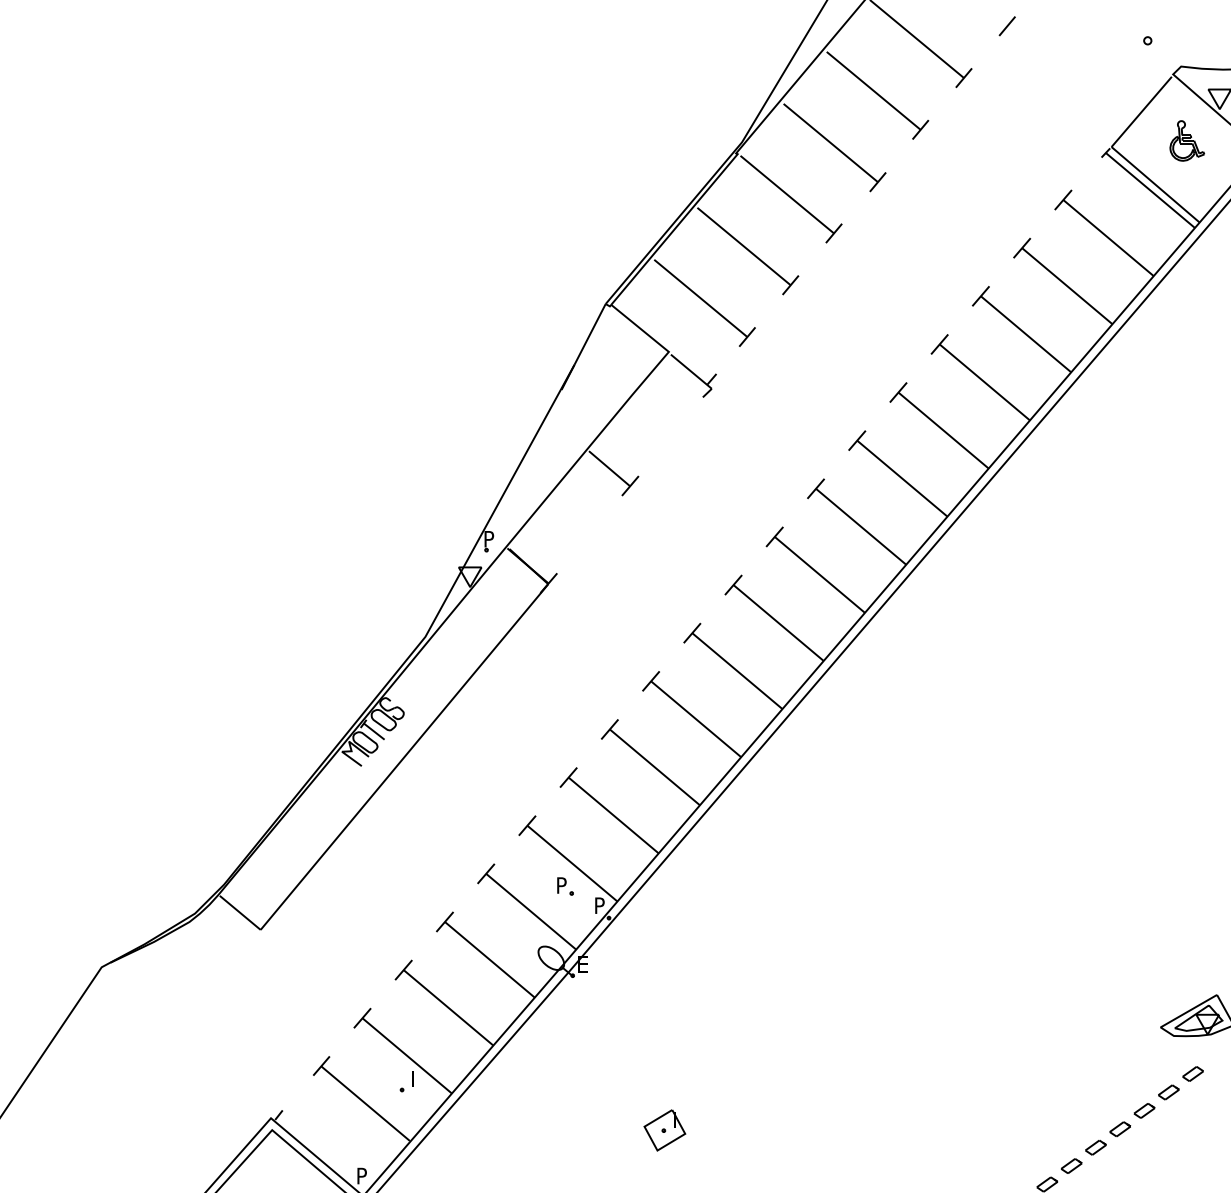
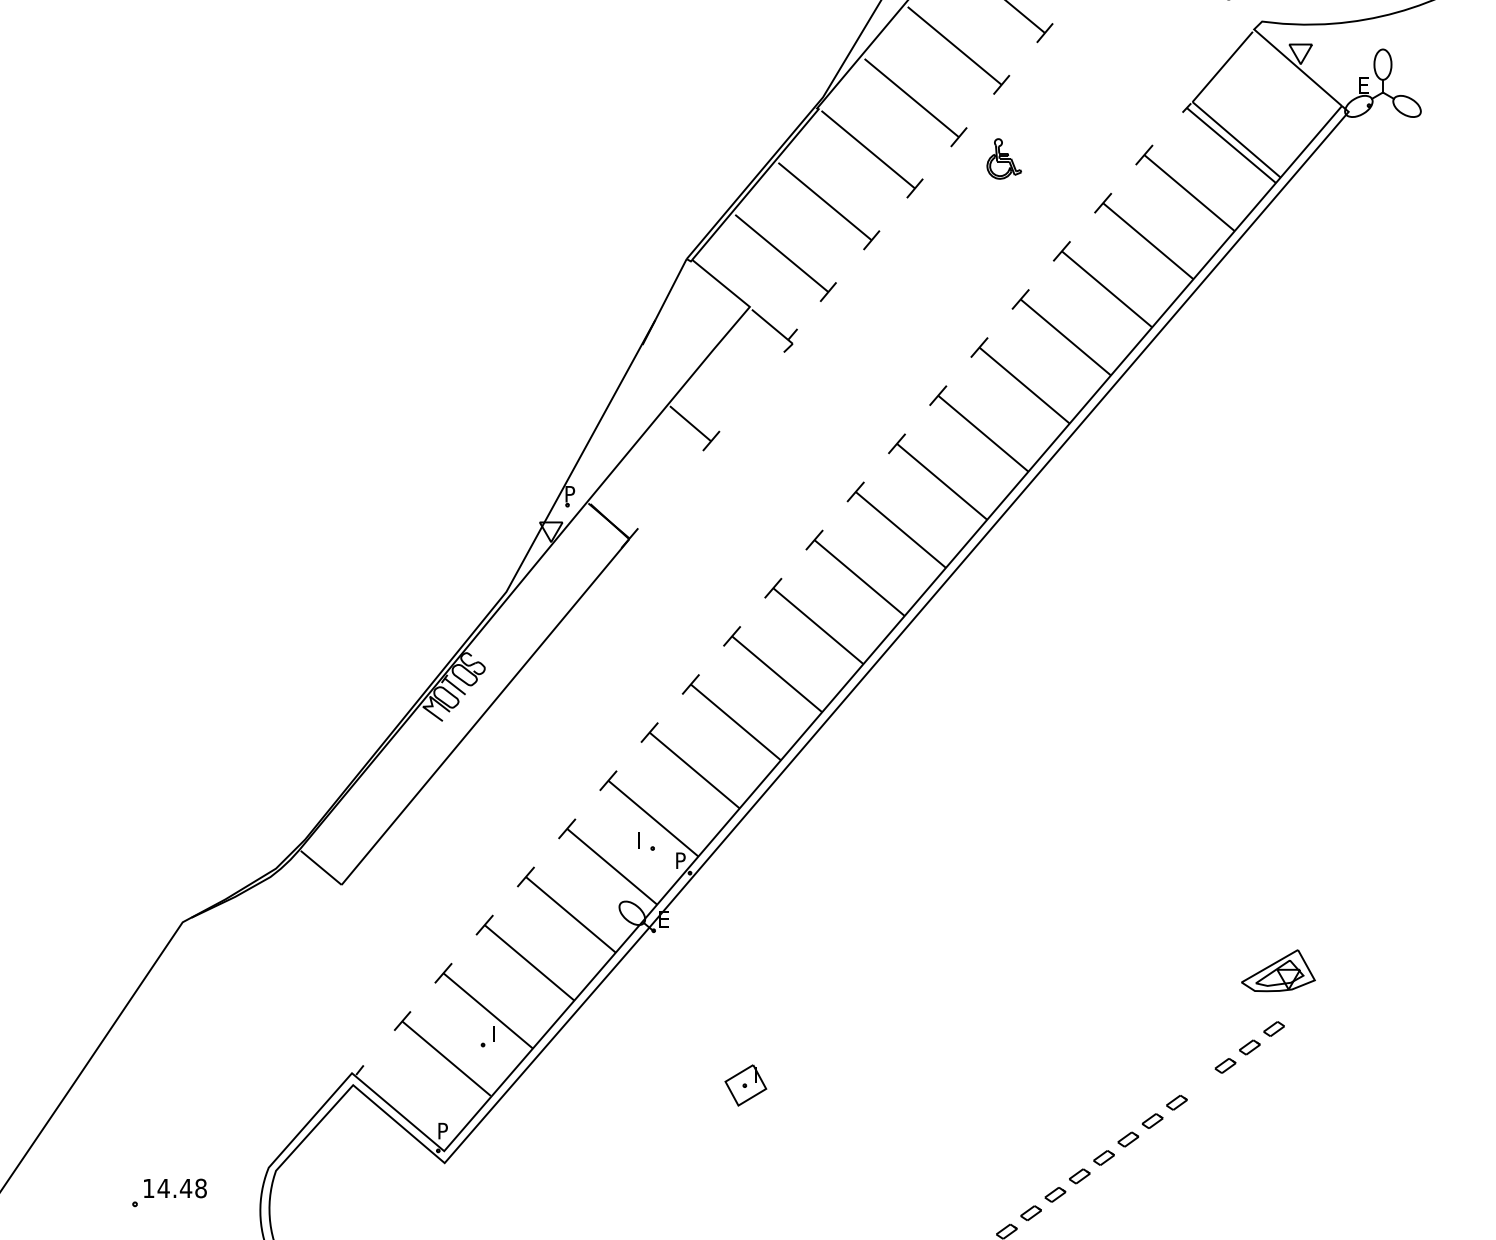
part: (1186, 140) -> (1003, 158), moved
text: (561, 885) -> (642, 840), P -> I
part: (1119, 1129) -> (1200, 1084), removed

